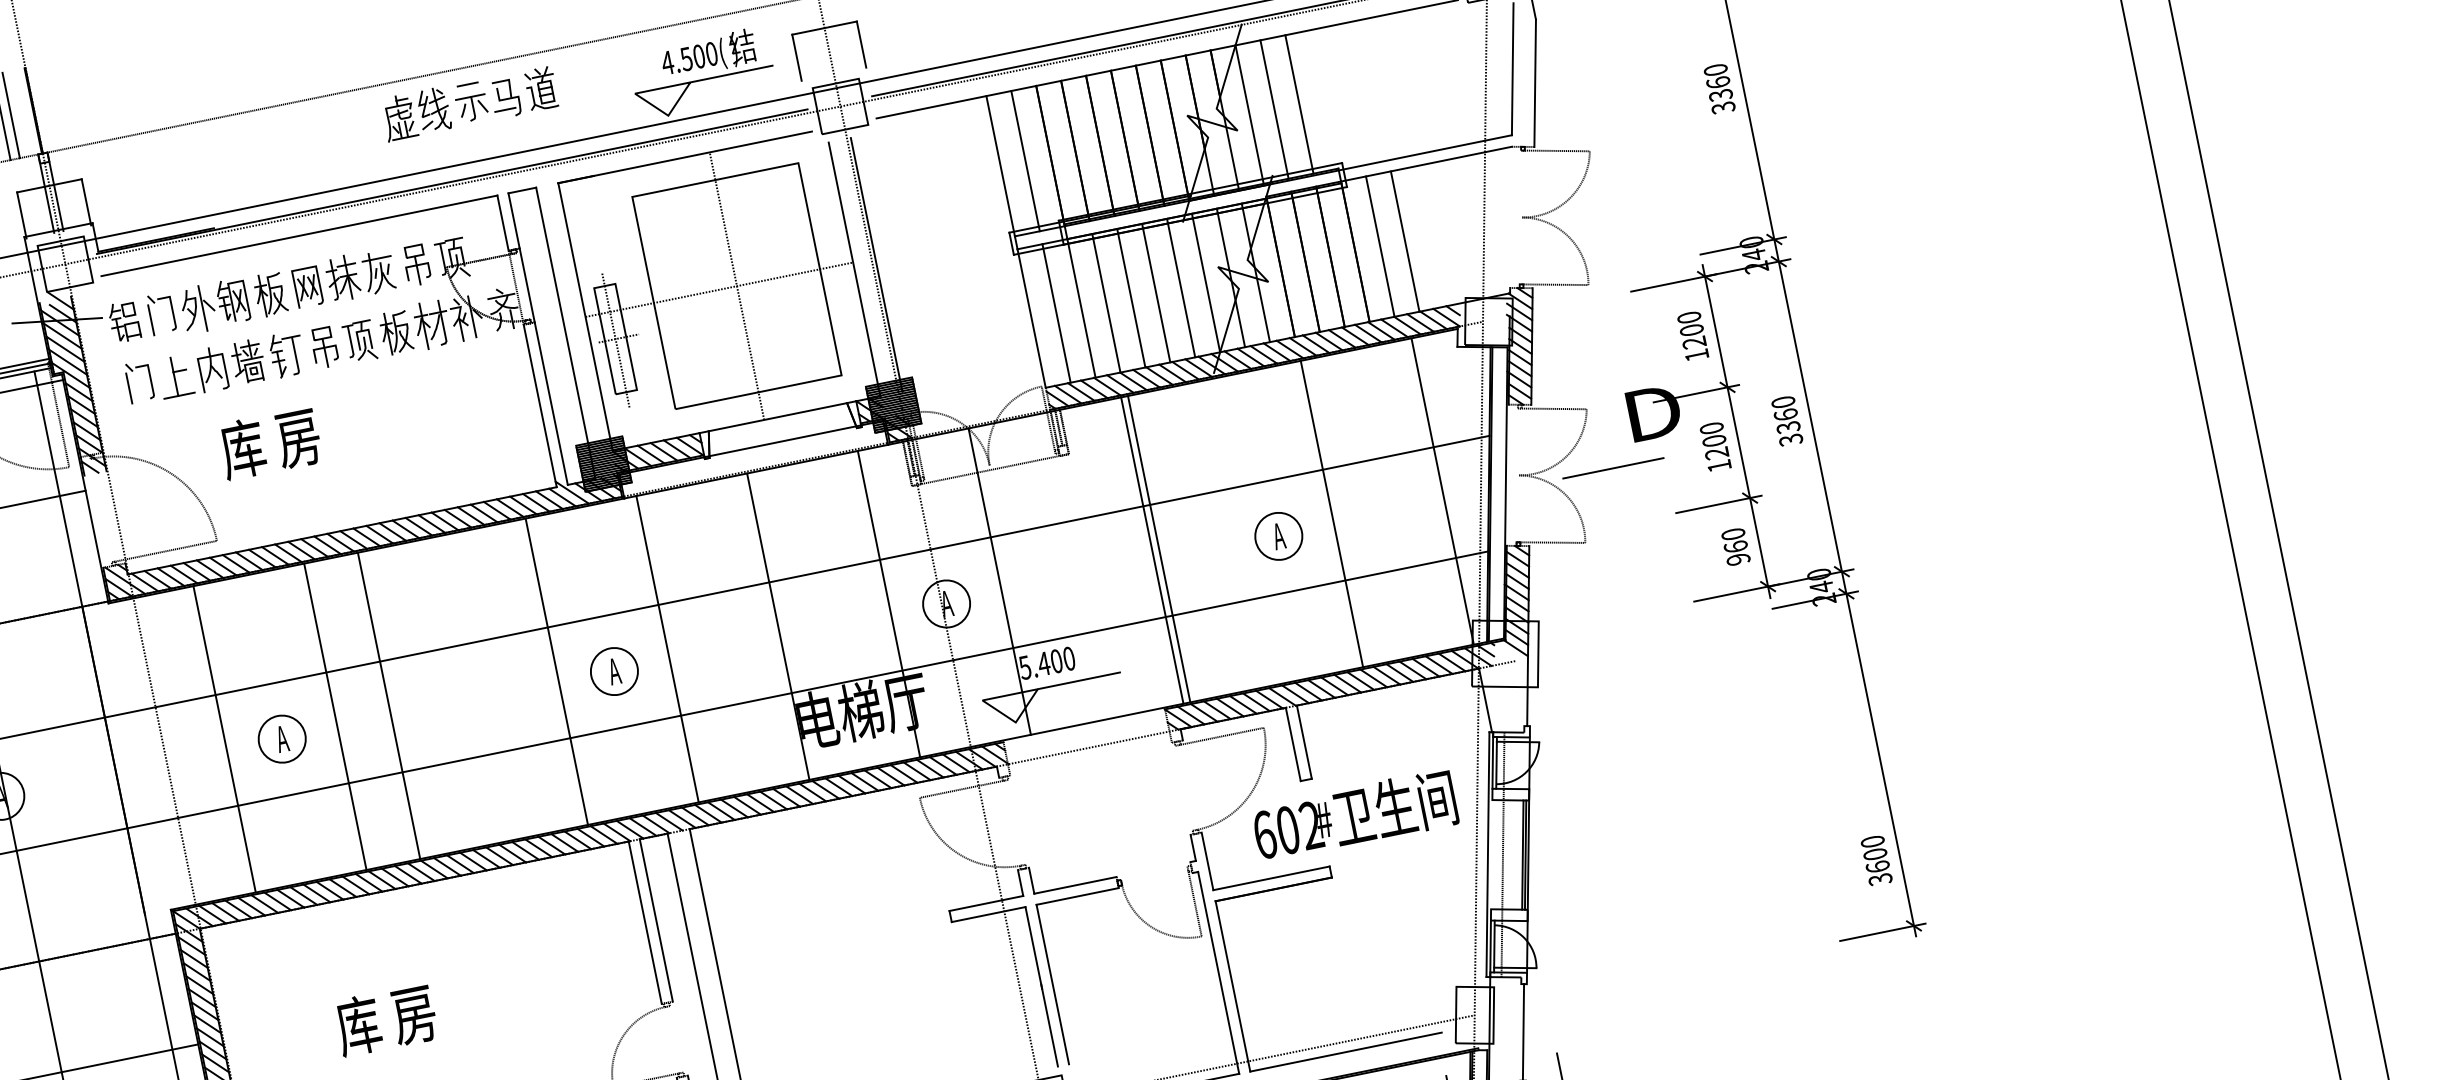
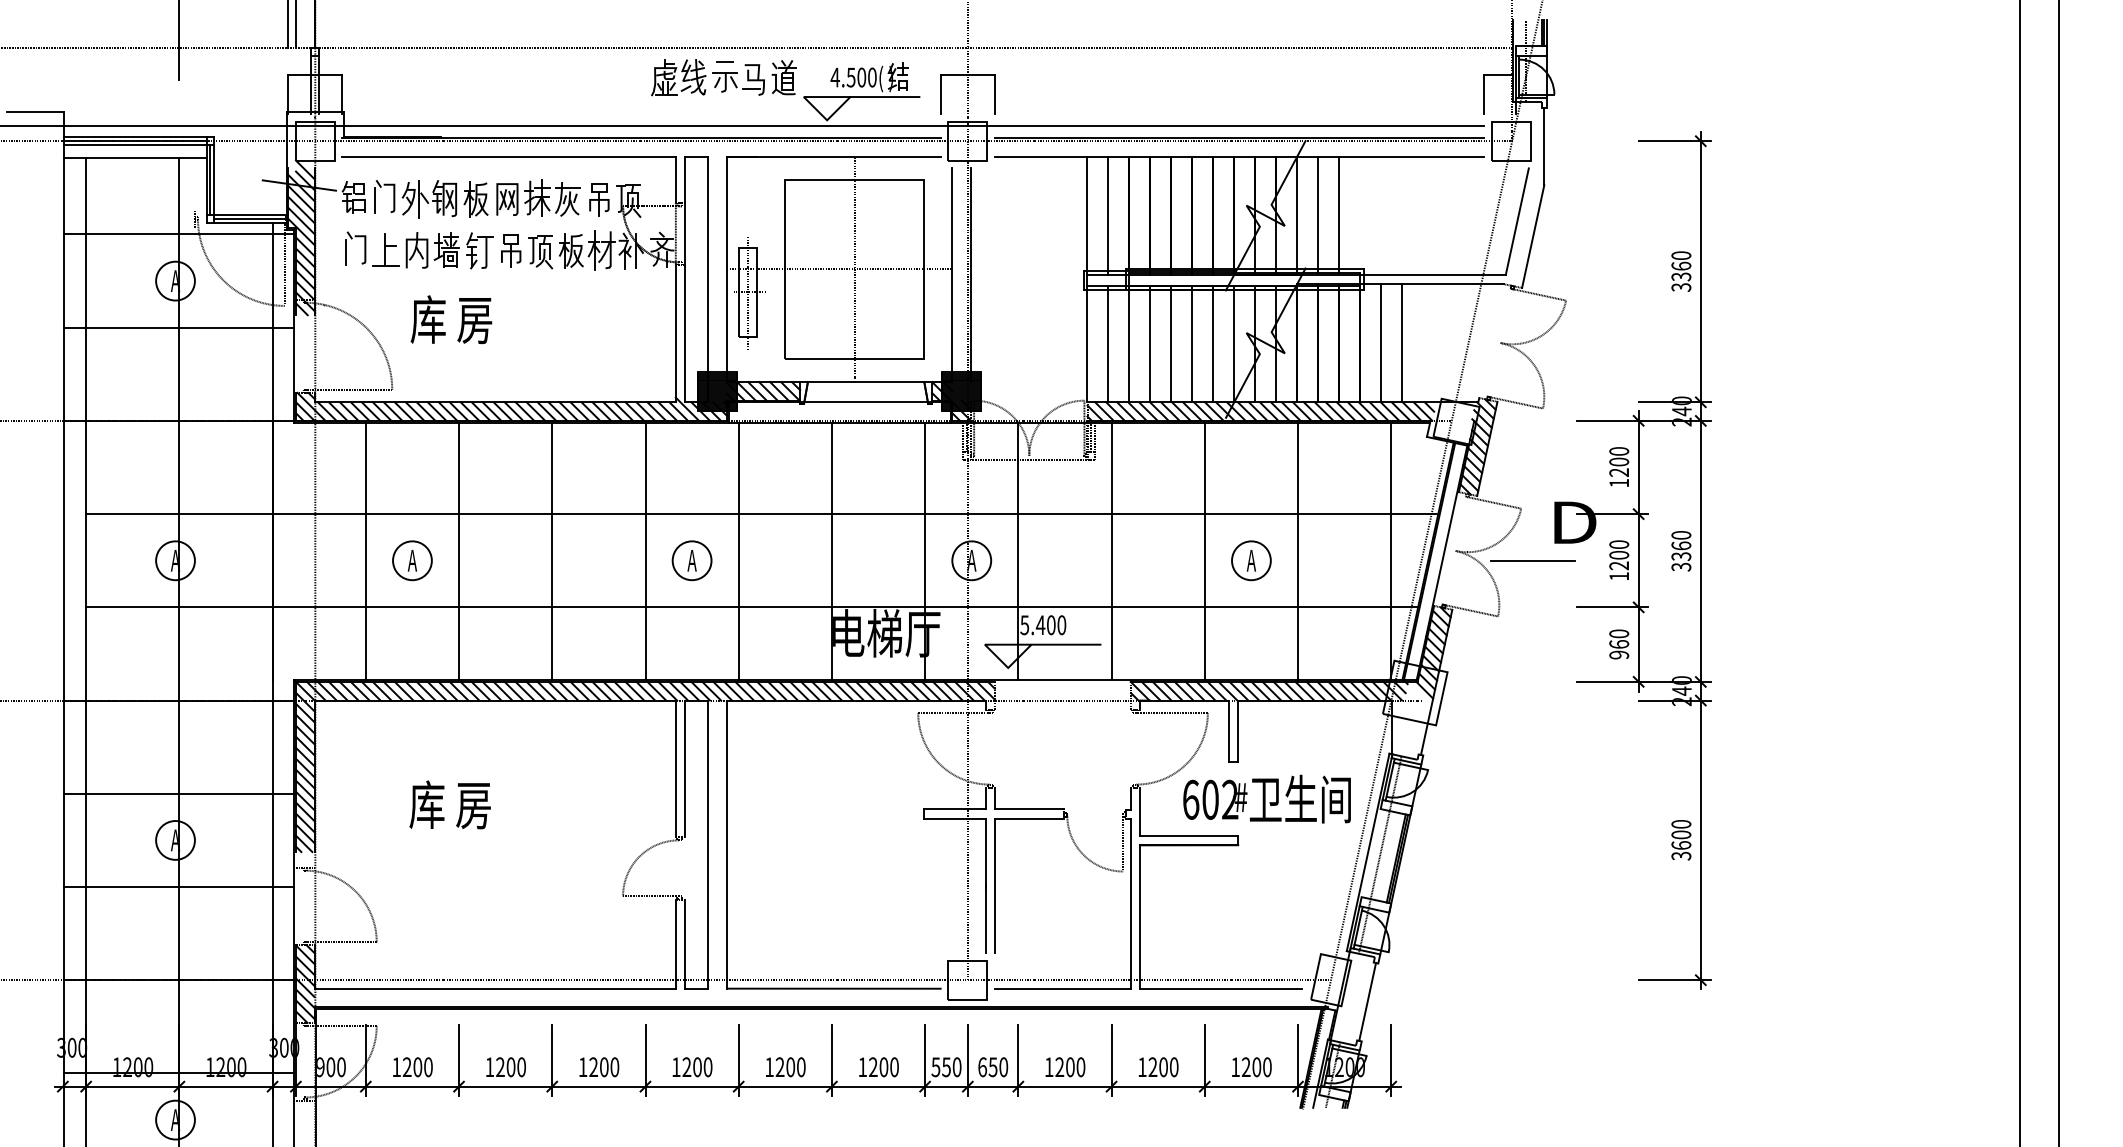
part: (469, 103) -> (723, 77), moved
line: (1159, 549) -> (1111, 551), moved
line: (1151, 550) -> (1204, 551), moved
line: (389, 705) -> (552, 551), moved
text: (1876, 860) -> (1681, 840), moved

